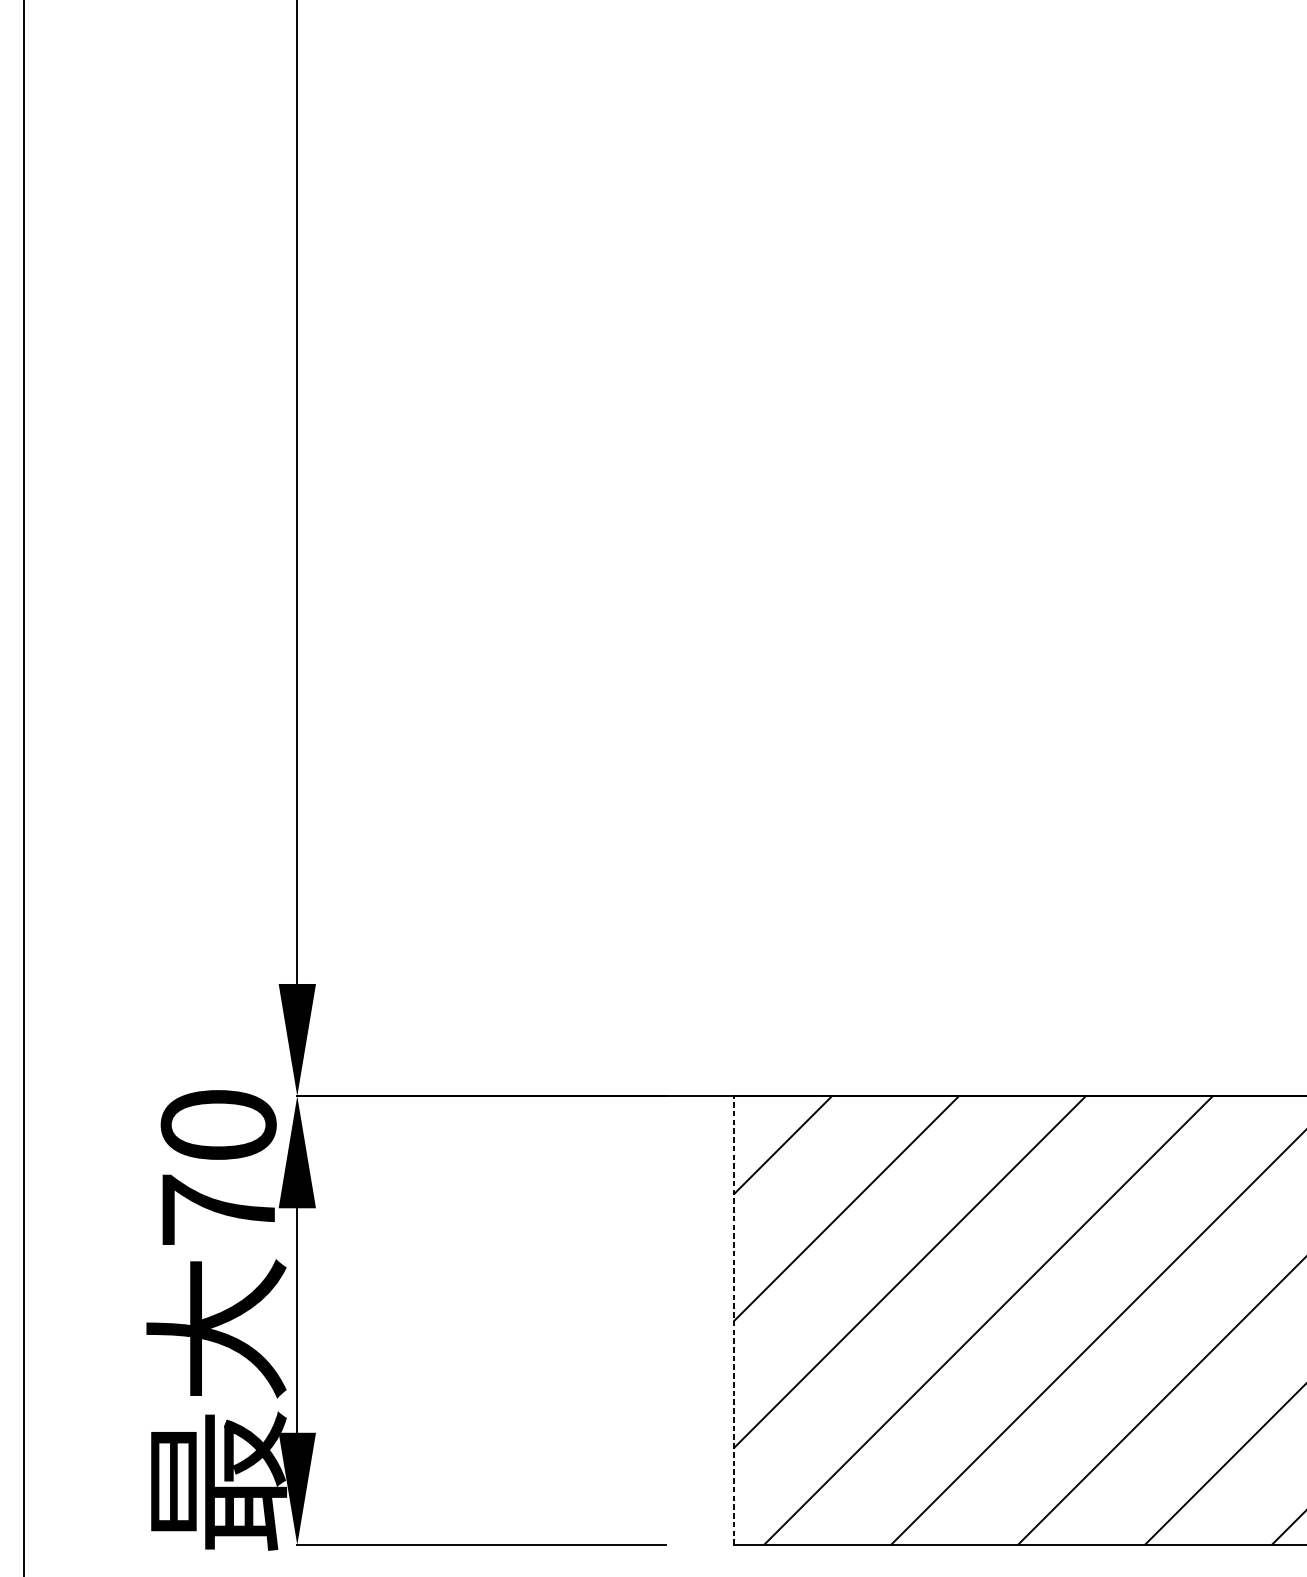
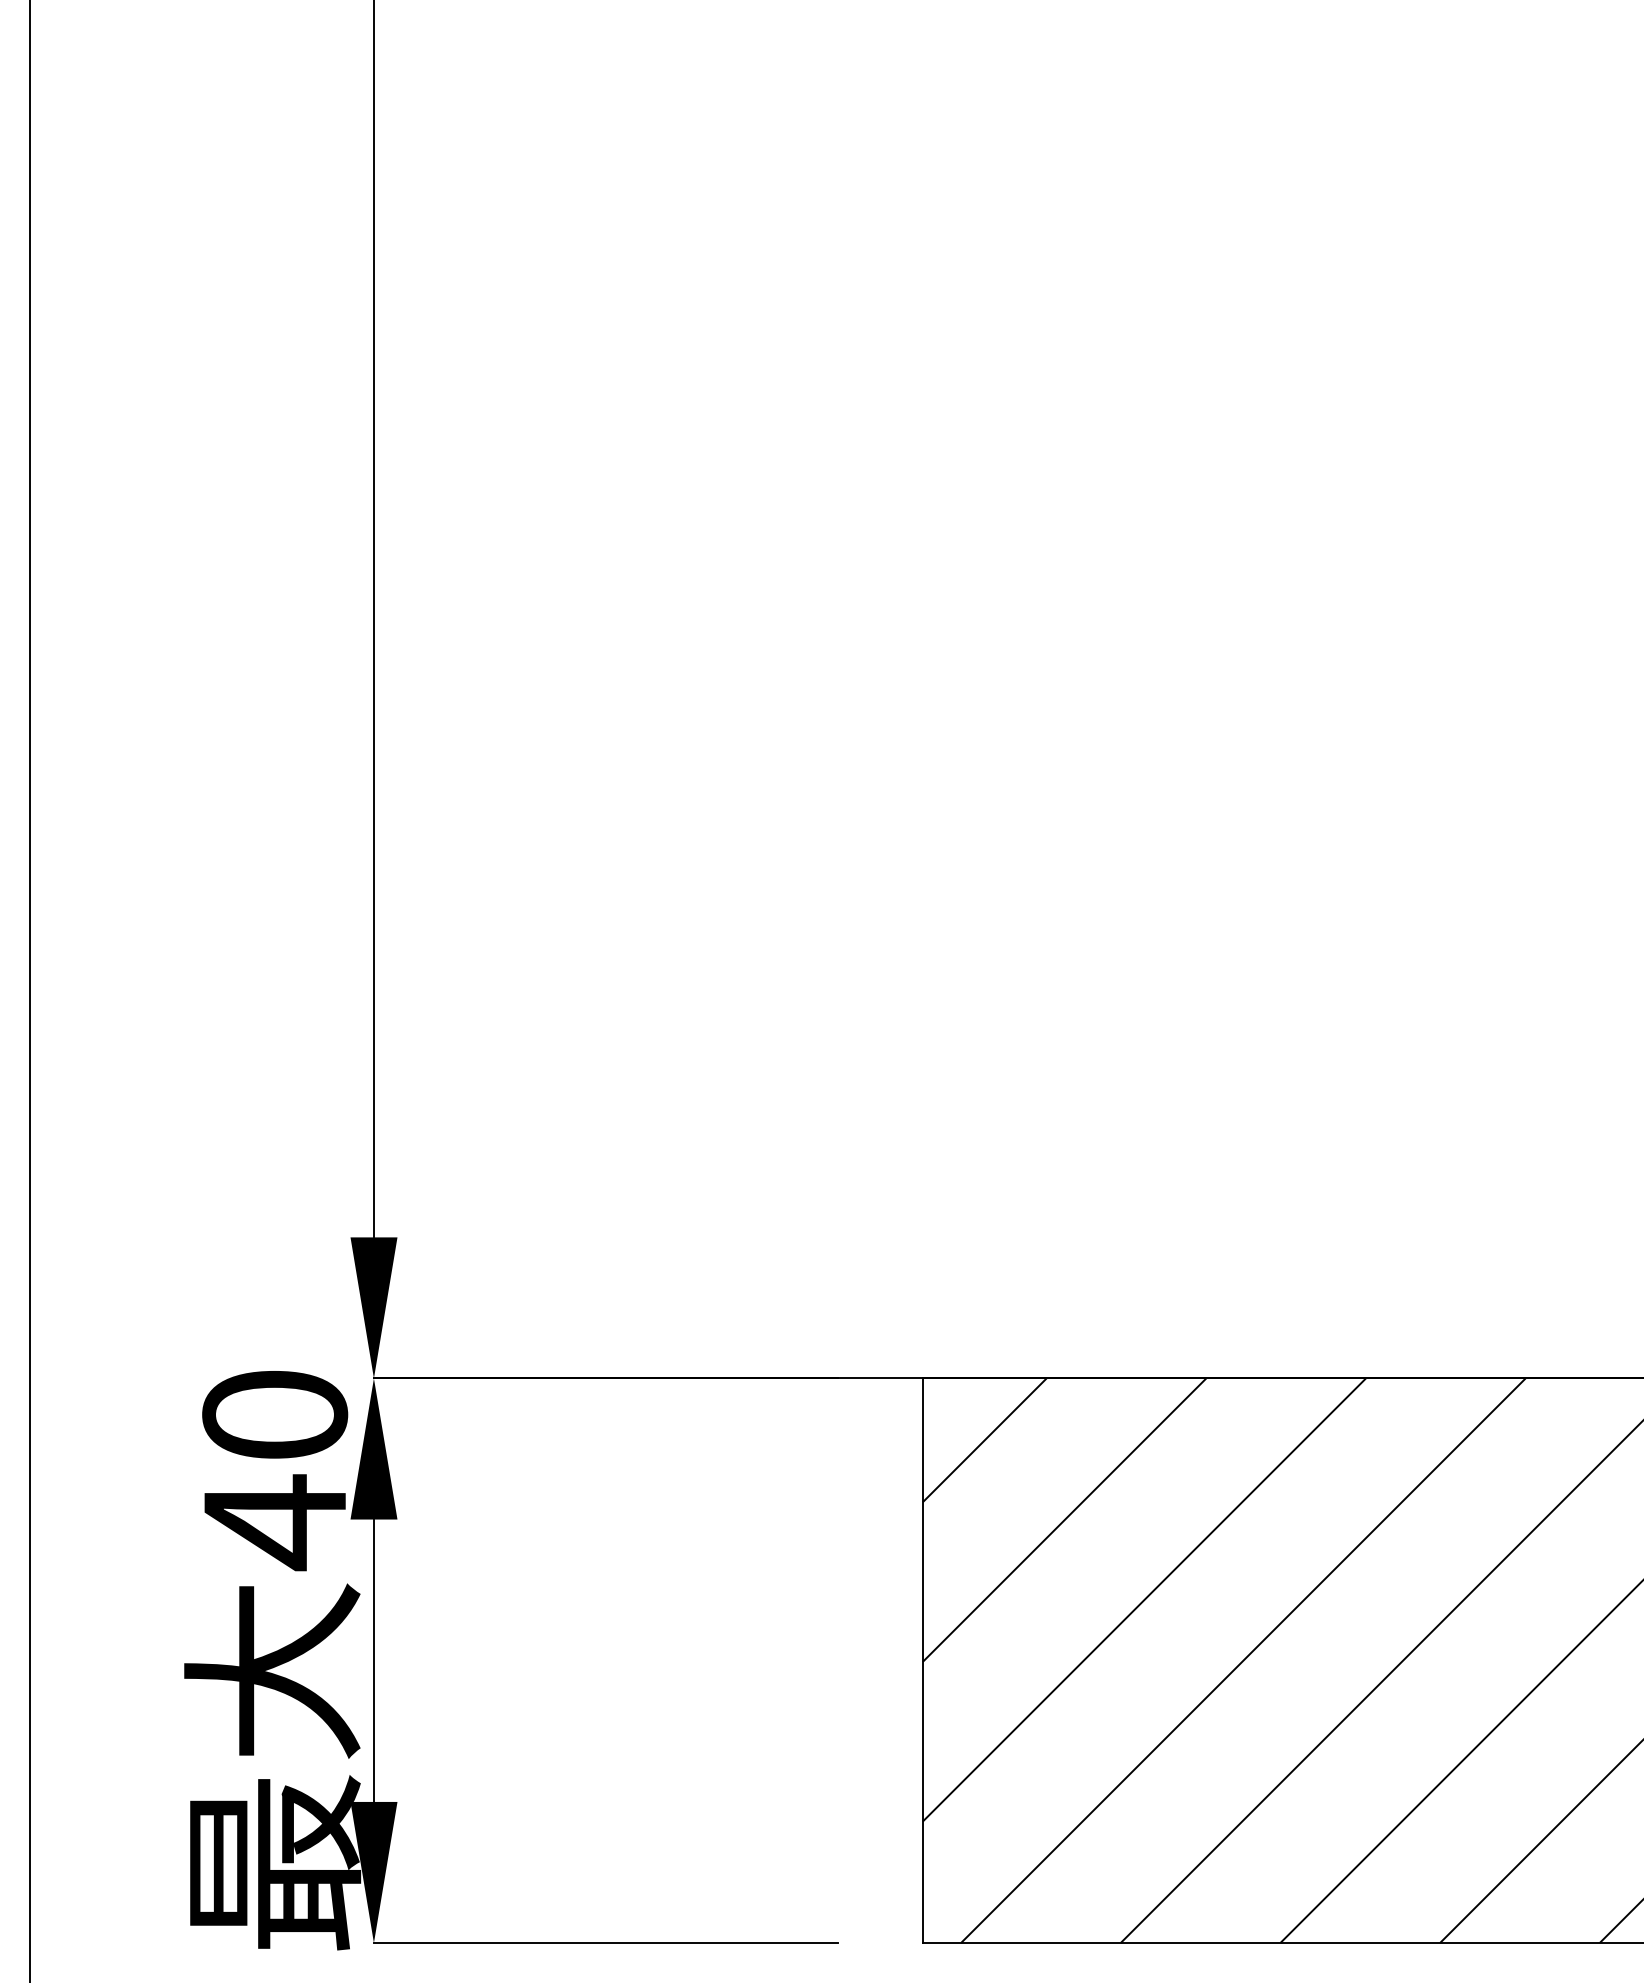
text: (218, 1210) -> (274, 1522), 70 -> 40
line: (733, 1320) -> (922, 1660), dashed -> solid

